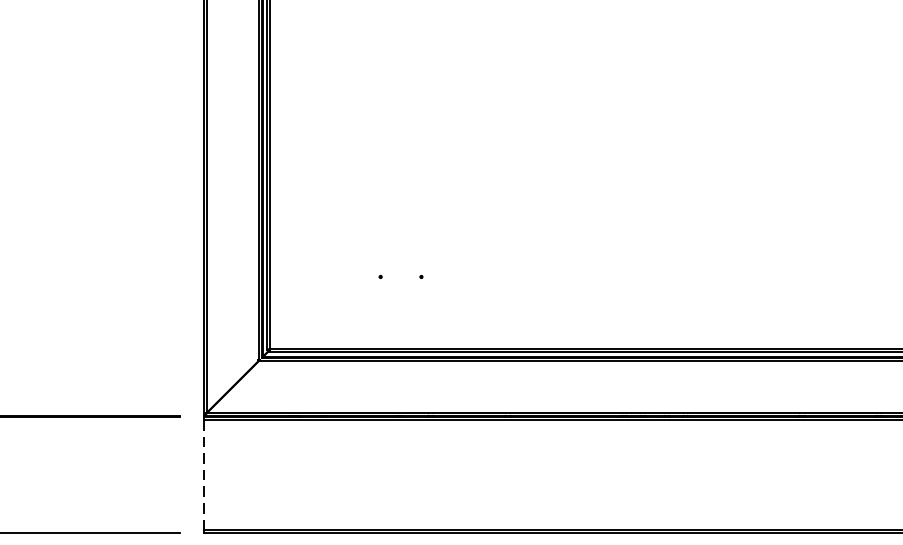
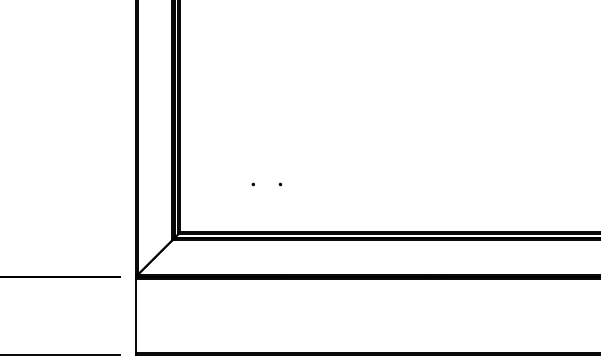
line: (203, 475) -> (135, 316), dashed -> solid

